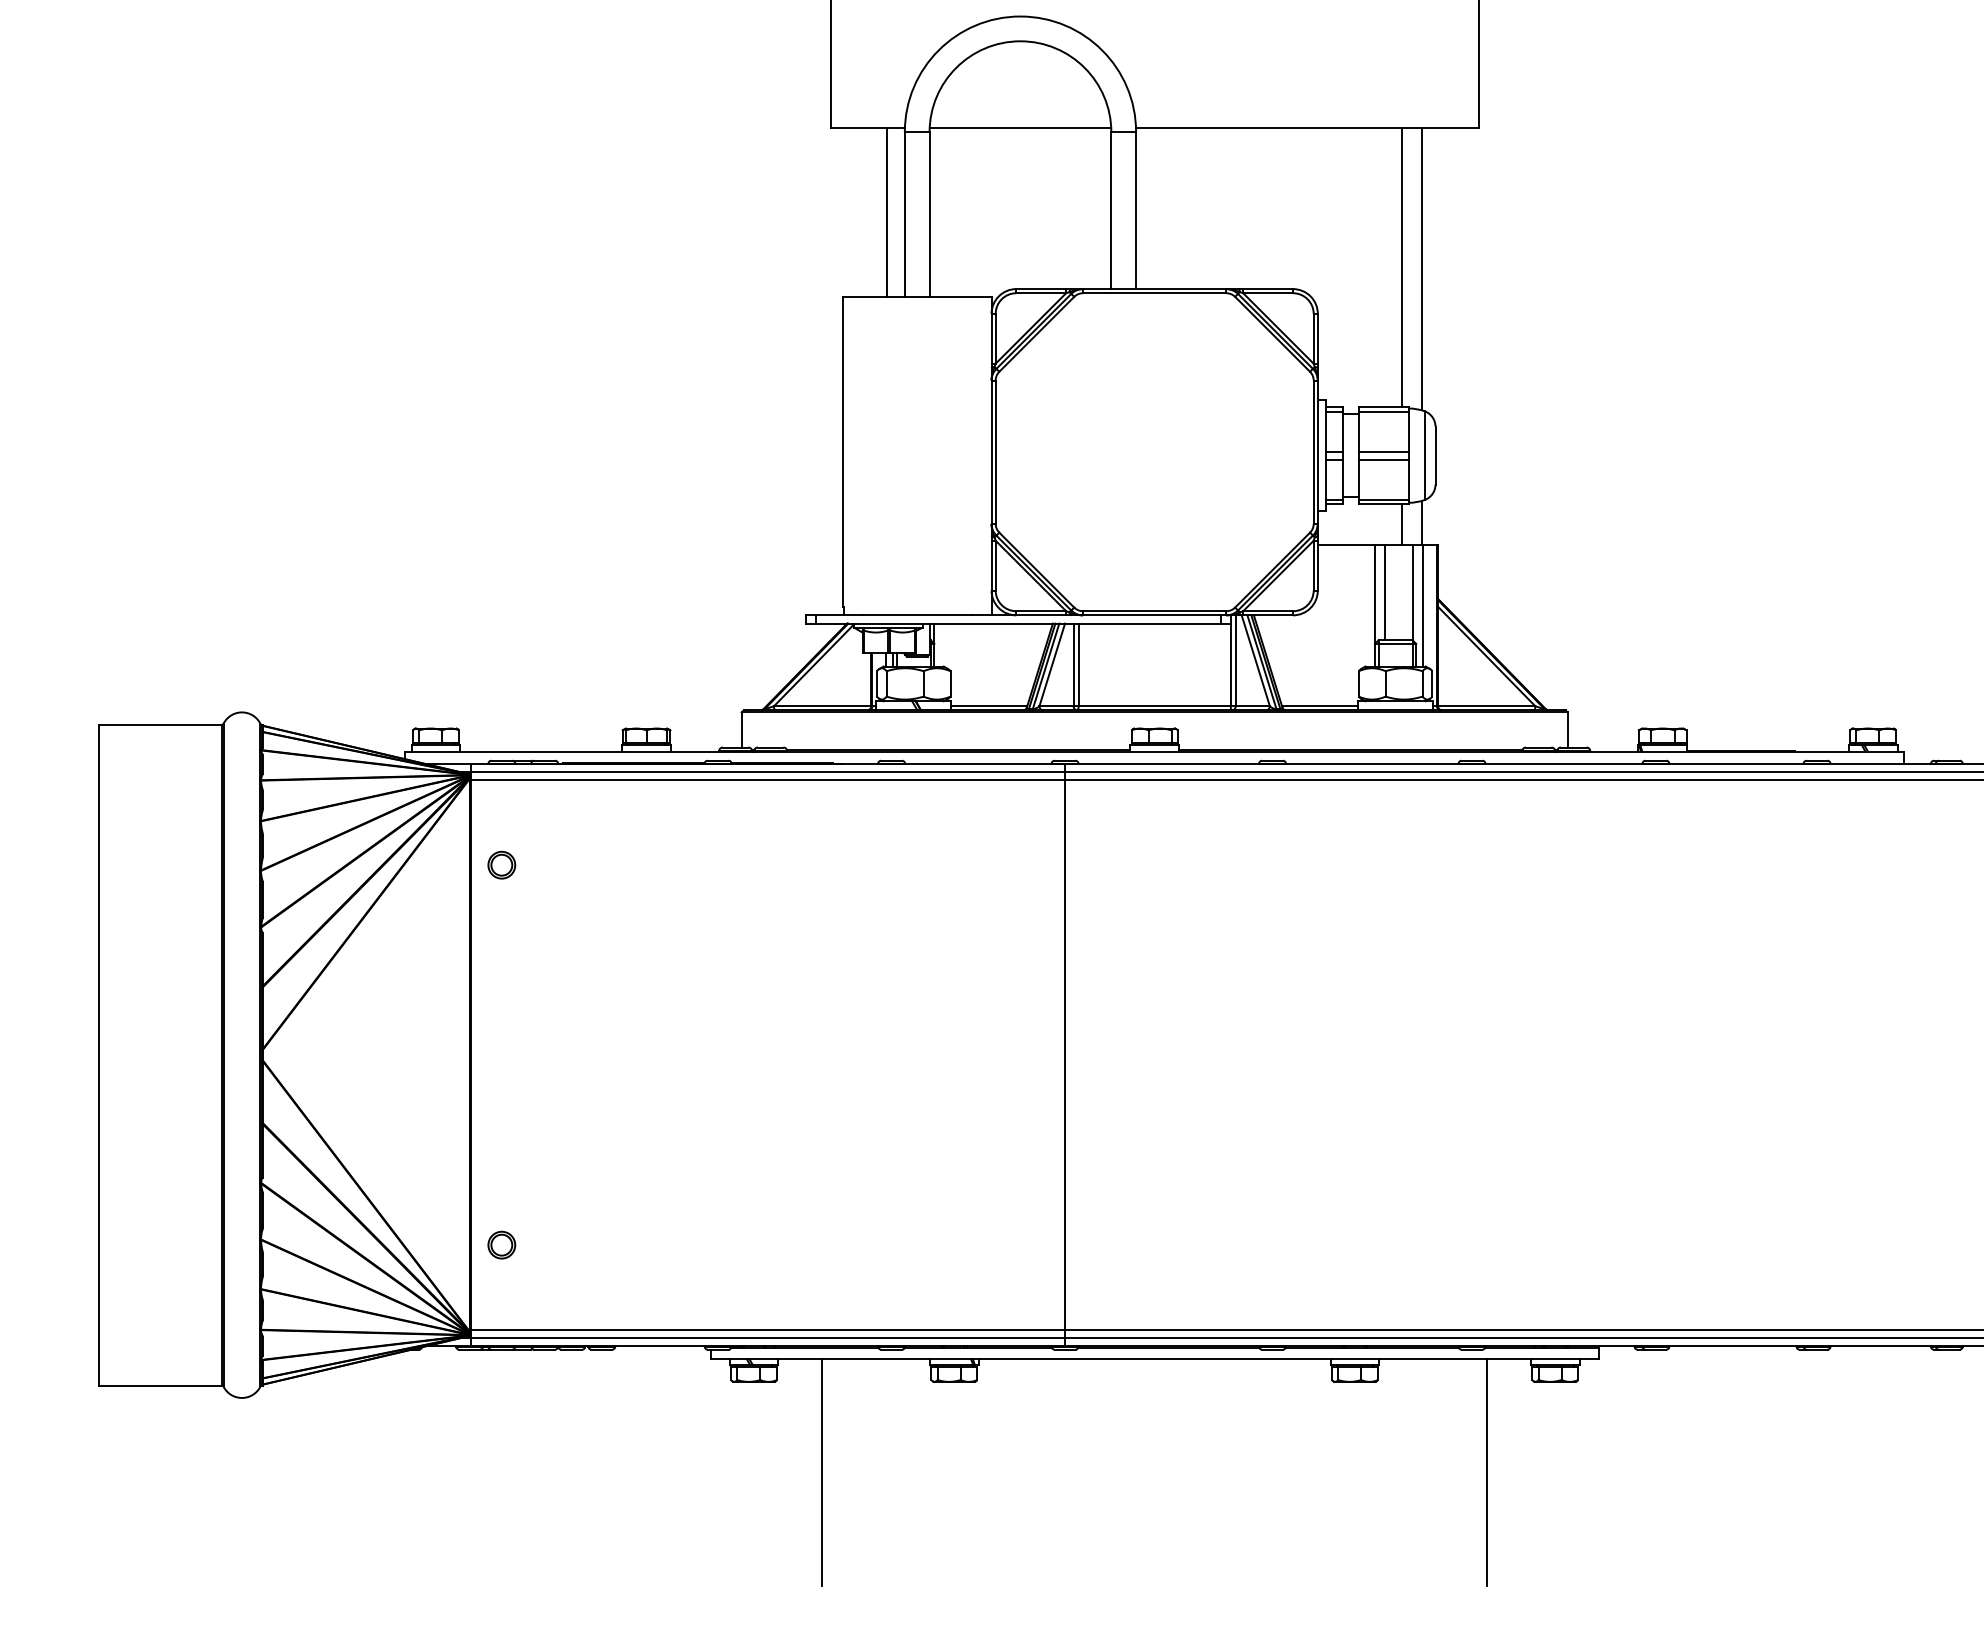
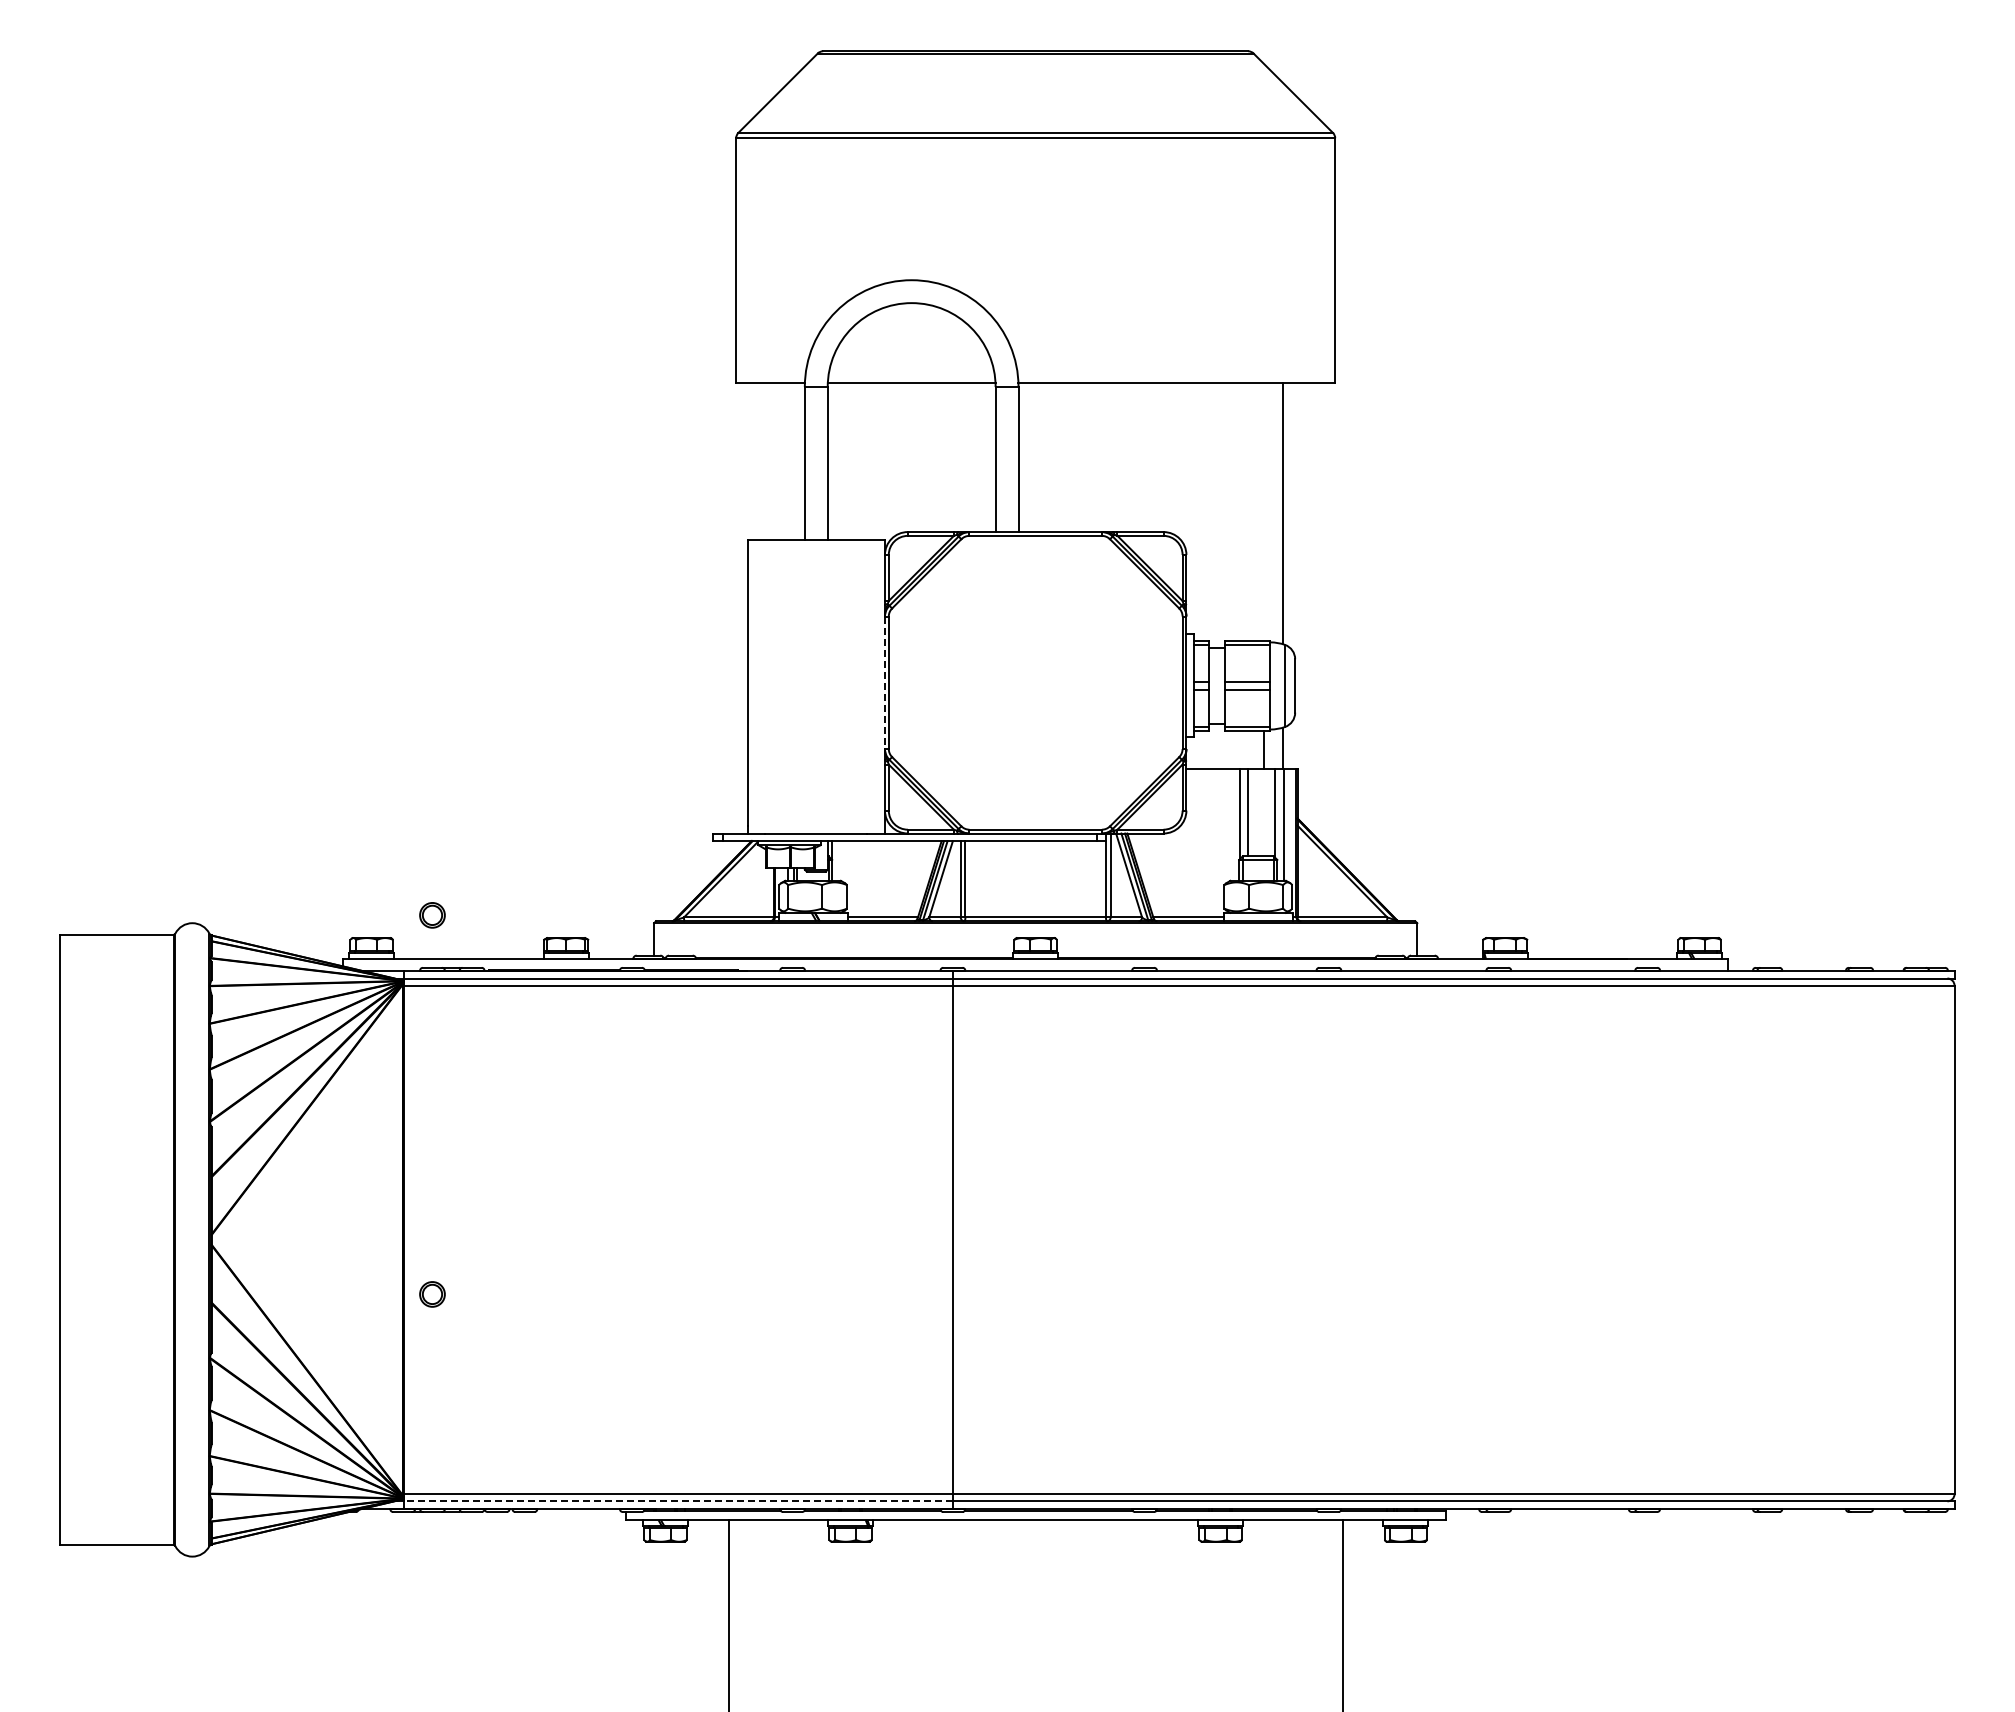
line: (887, 212) -> (788, 461), removed
line: (1402, 267) -> (1264, 512), removed
line: (991, 452) -> (884, 683), solid -> dashed
part: (501, 865) -> (432, 915), moved
part: (501, 1245) -> (432, 1294), moved
line: (768, 1338) -> (678, 1501), solid -> dashed

